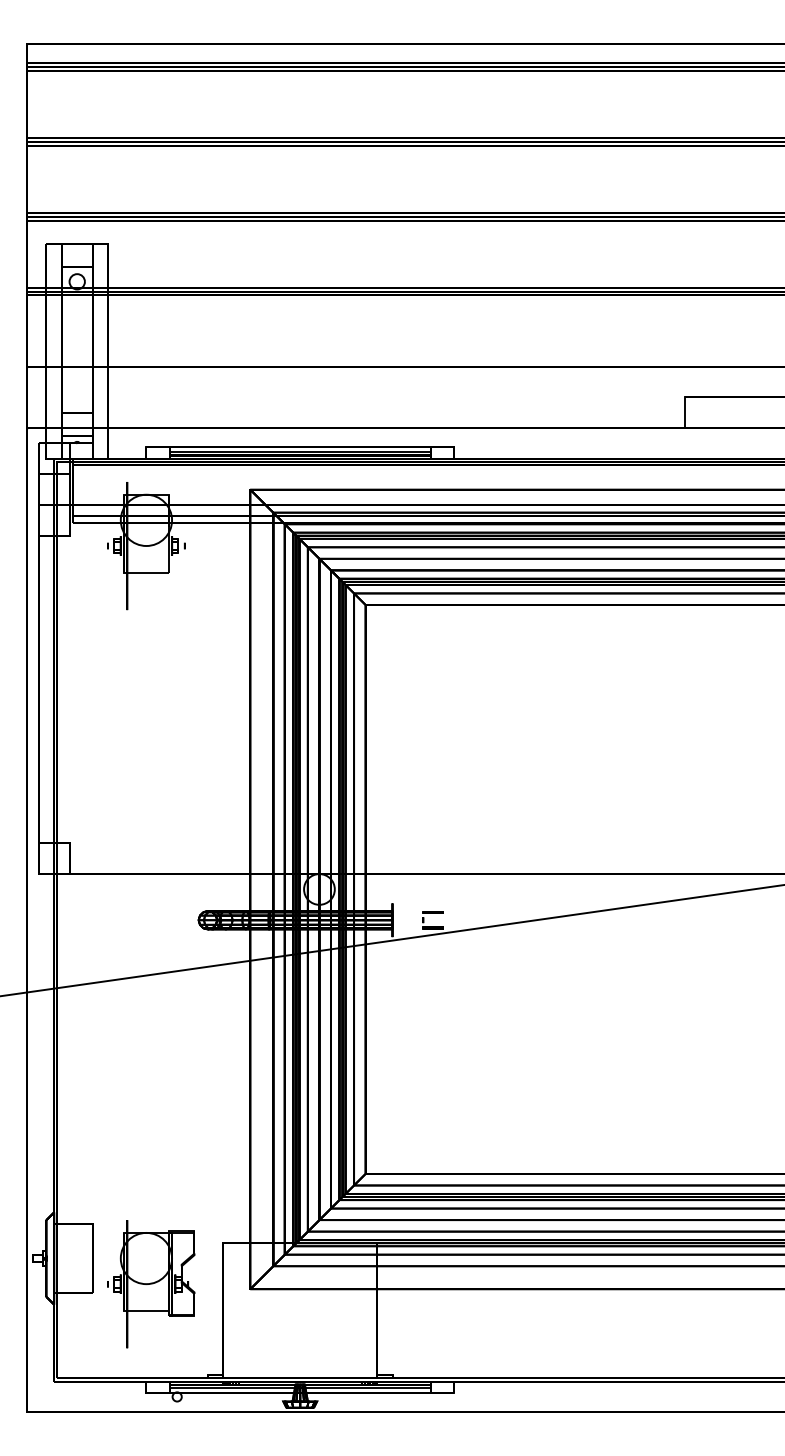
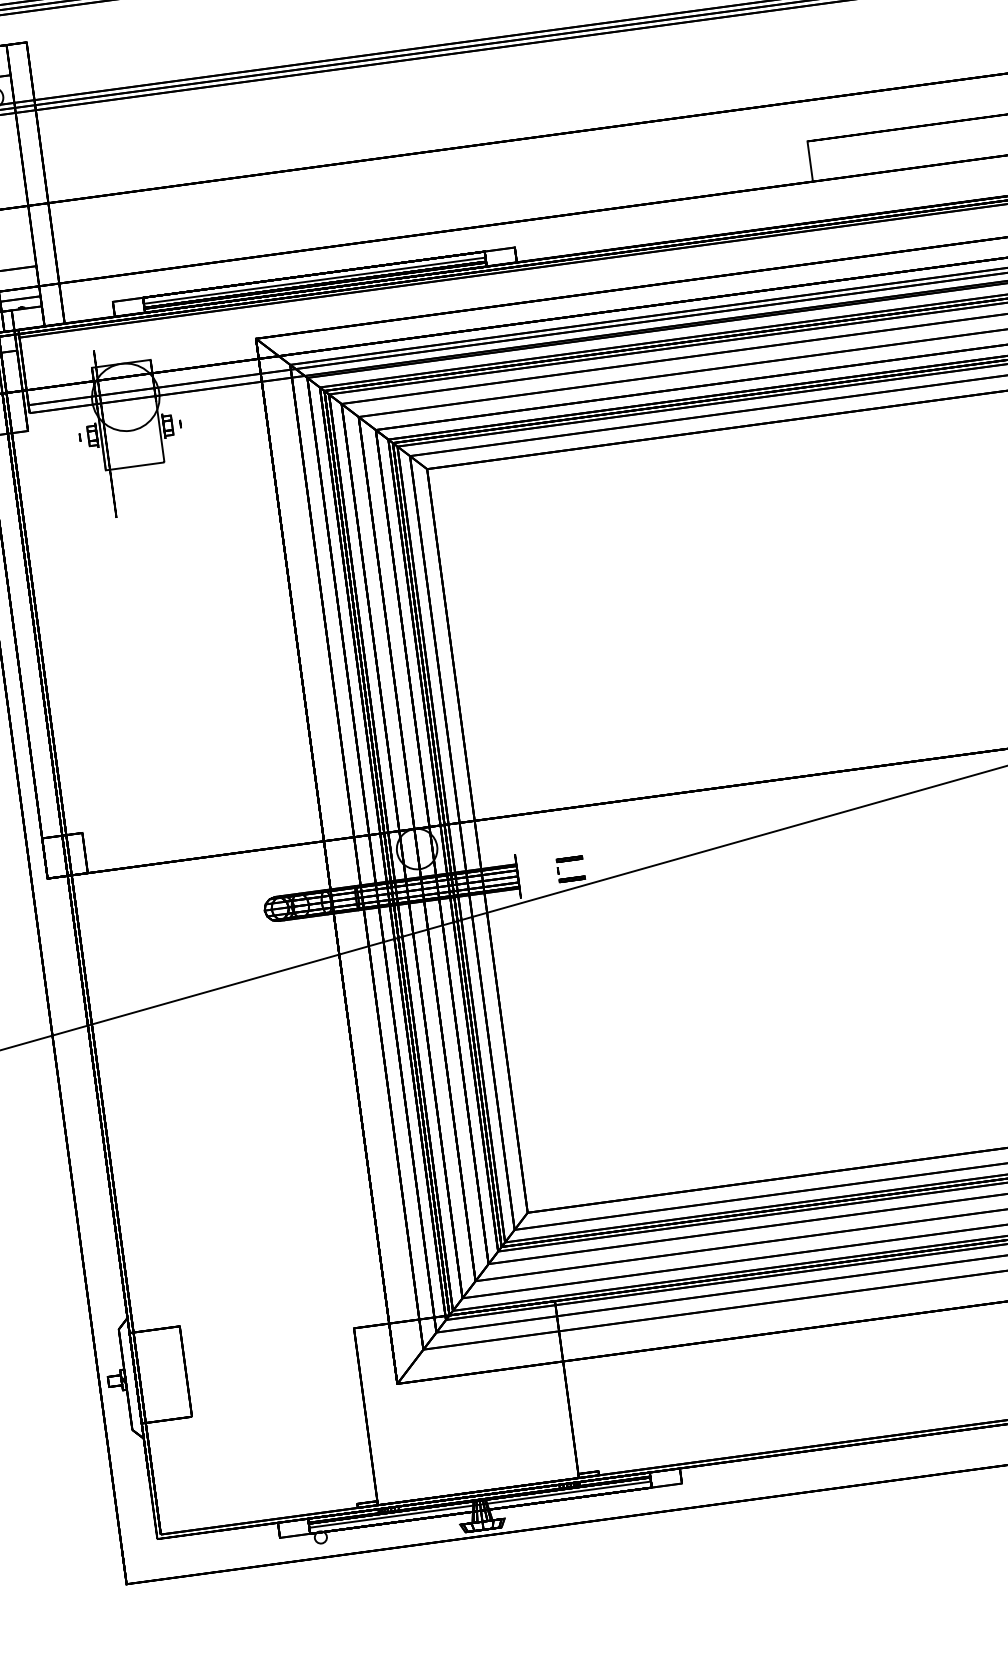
part: (151, 1284) -> (267, 1395), removed

